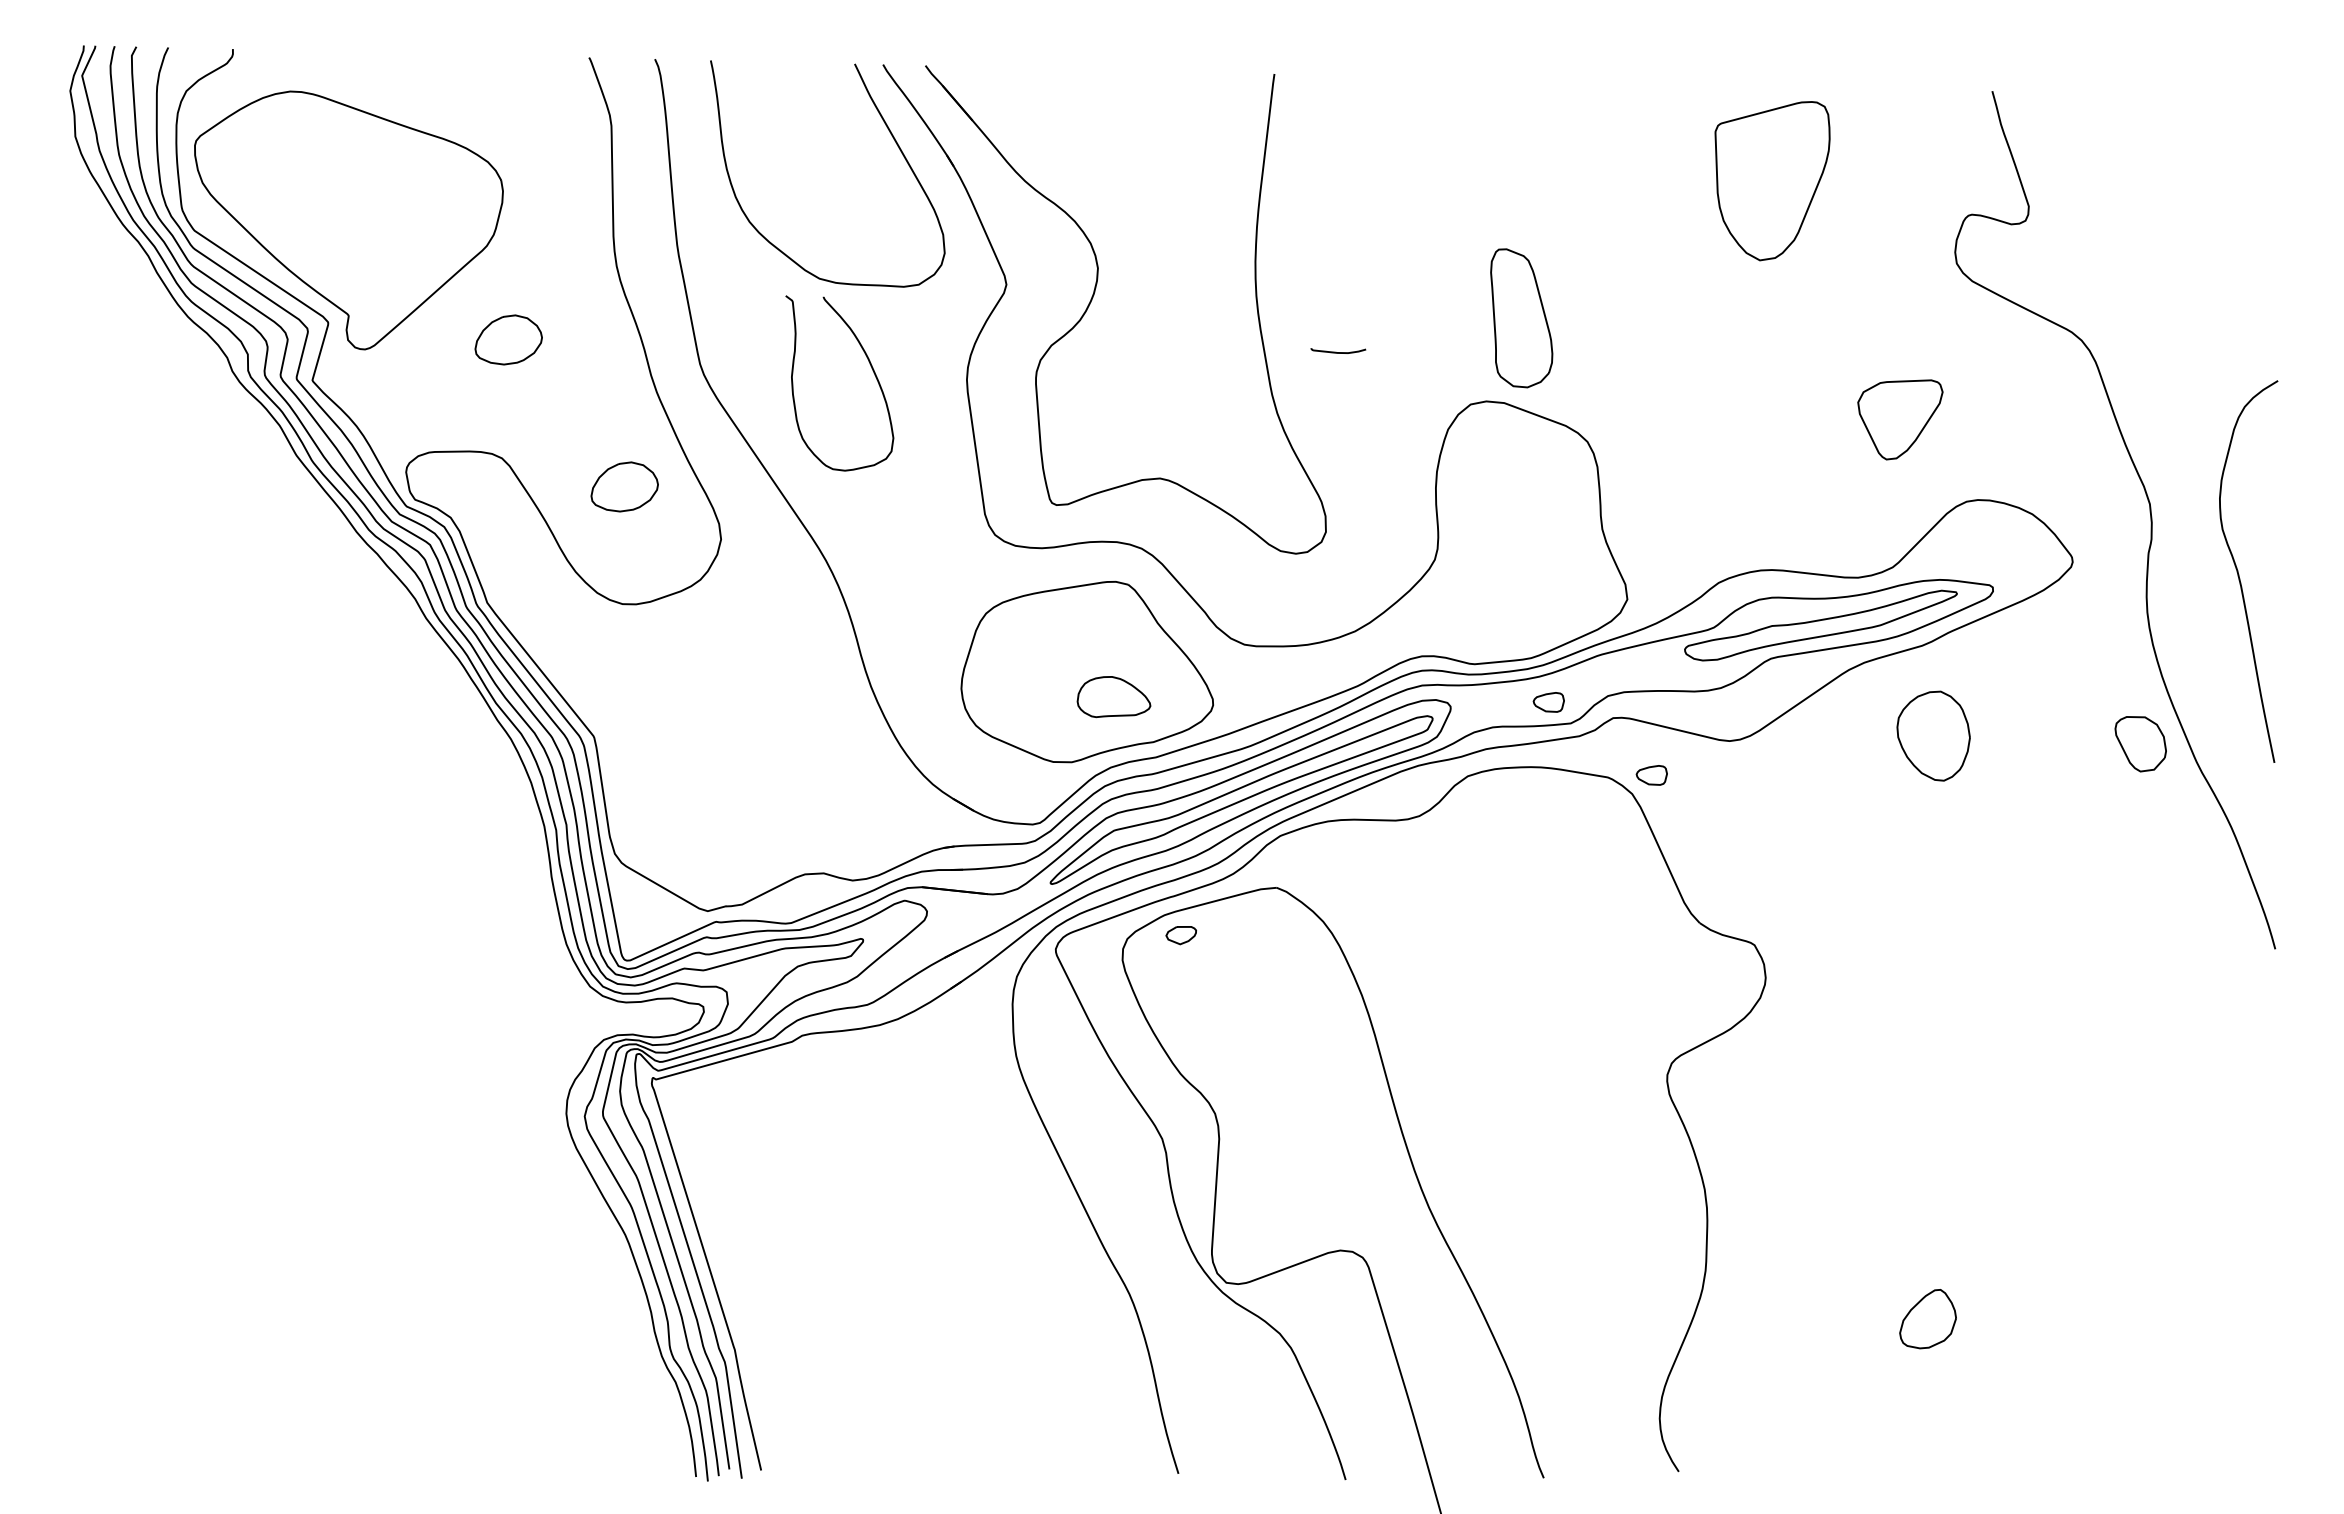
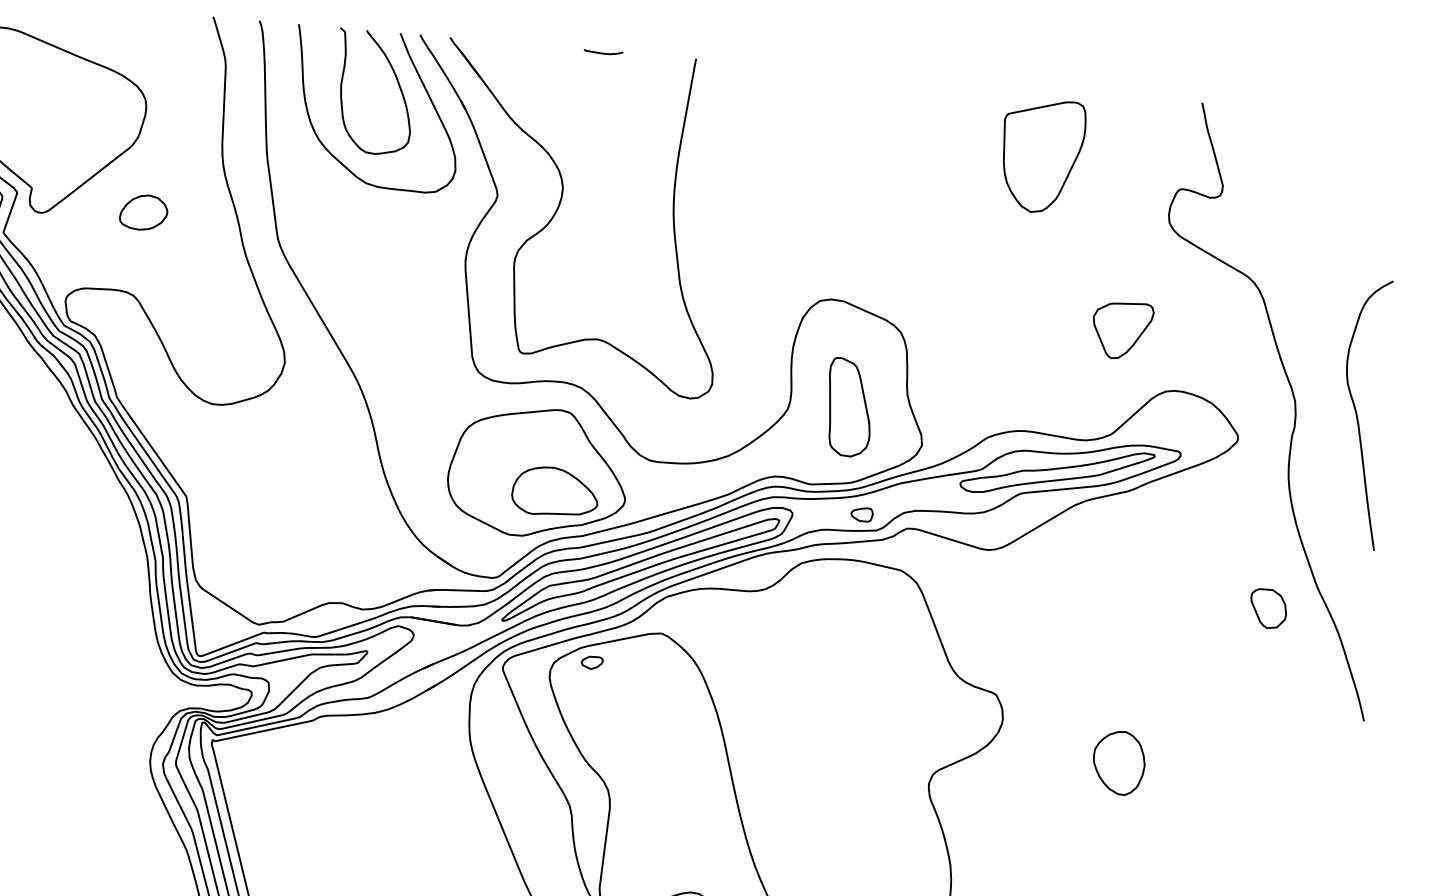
part: (1521, 318) -> (849, 407), moved
curve: (1338, 352) -> (603, 53), moved
curve: (871, 368) -> (397, 82), moved
part: (624, 486) -> (219, 321), removed
curve: (2239, 574) -> (1357, 416), moved
part: (1113, 696) -> (554, 491), size x1.67
part: (1933, 735) -> (1119, 762), moved
part: (2140, 744) -> (1268, 609), moved
part: (1651, 775) -> (931, 570), removed

